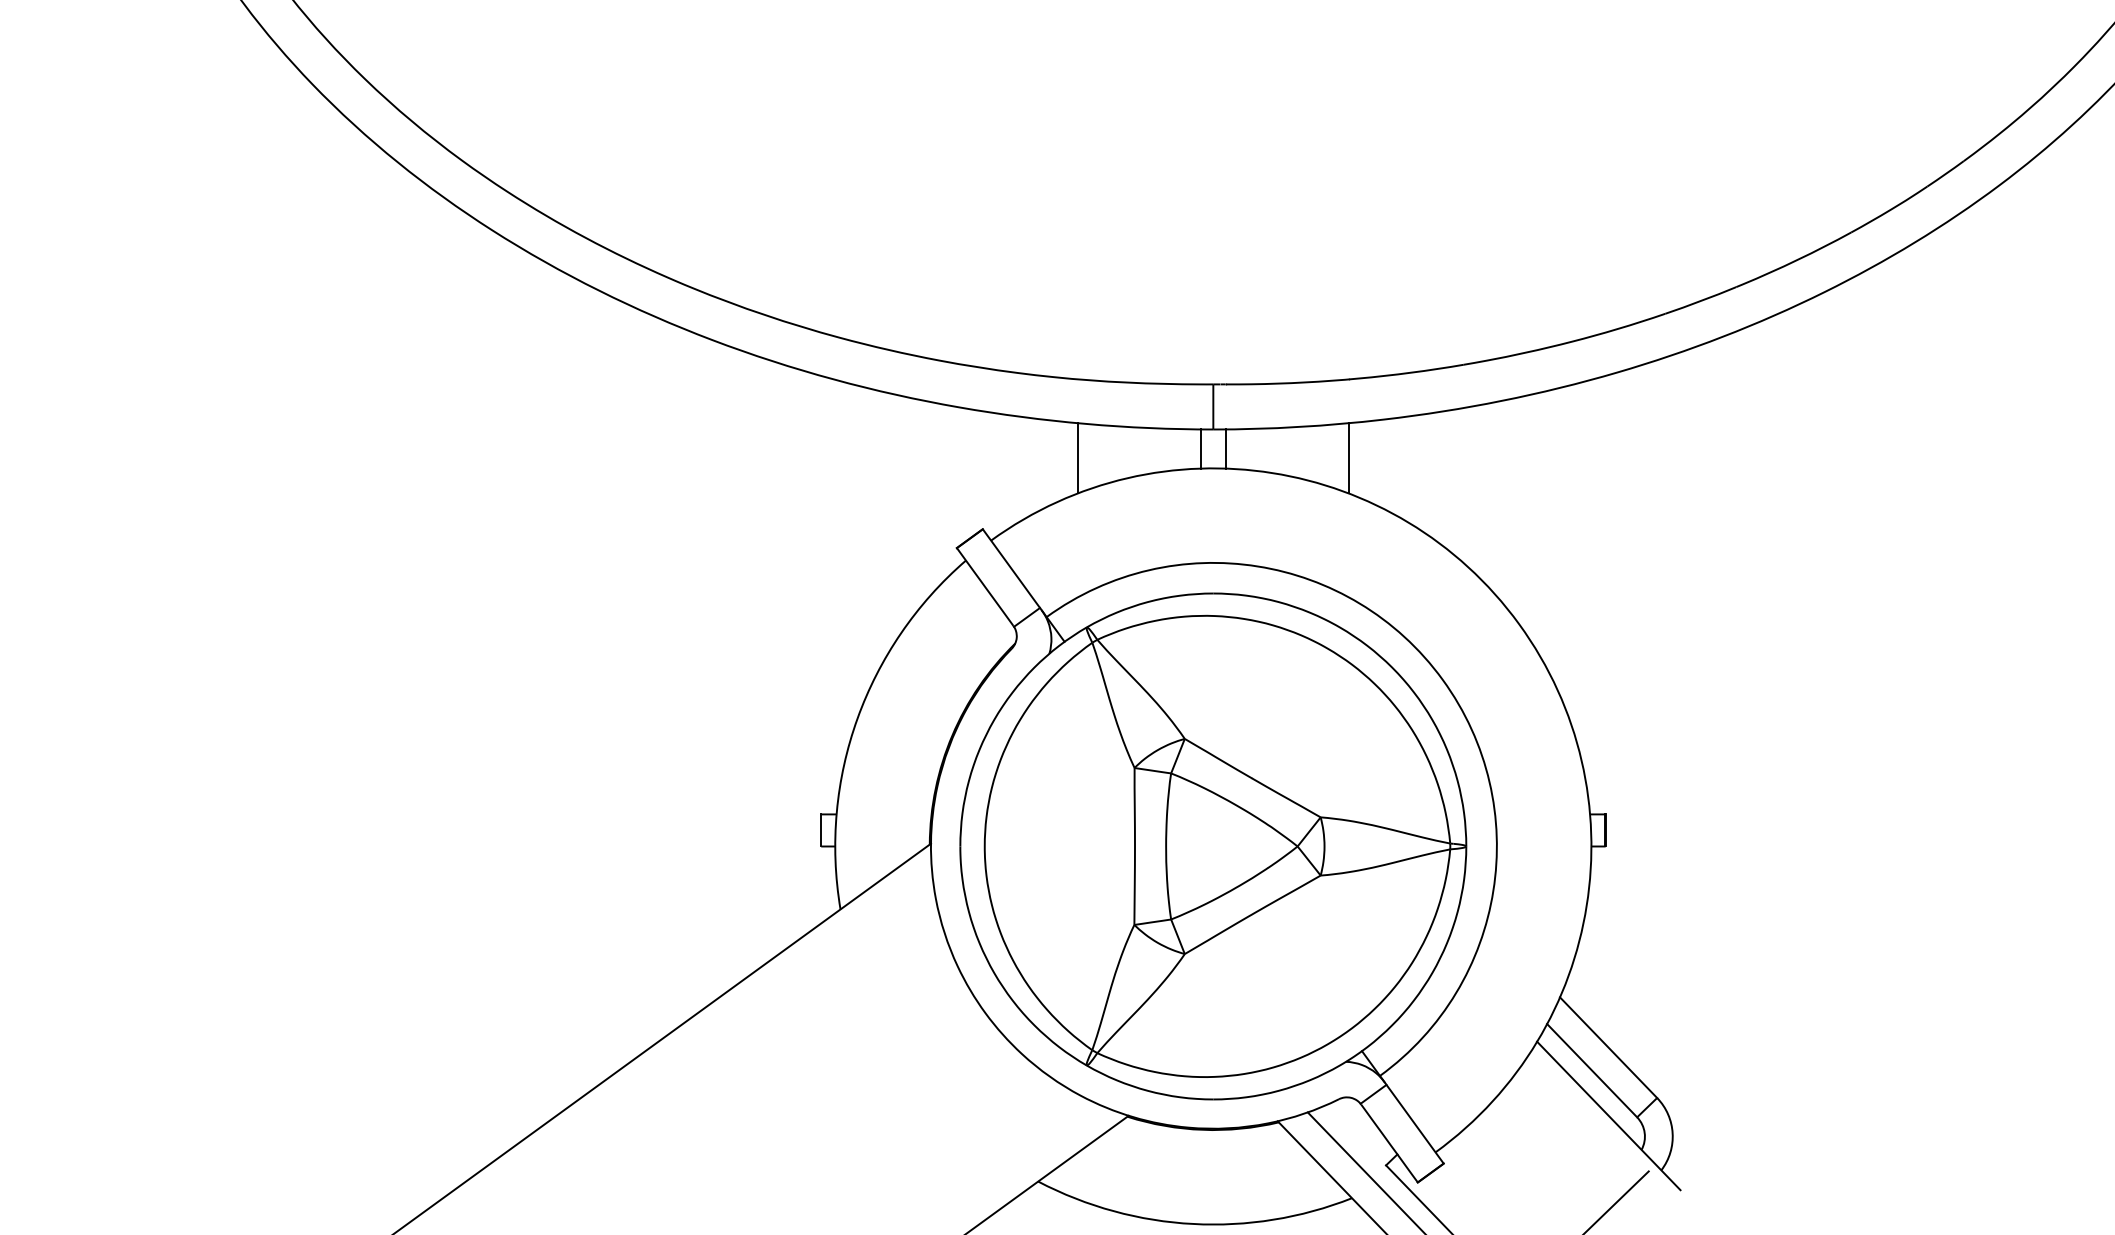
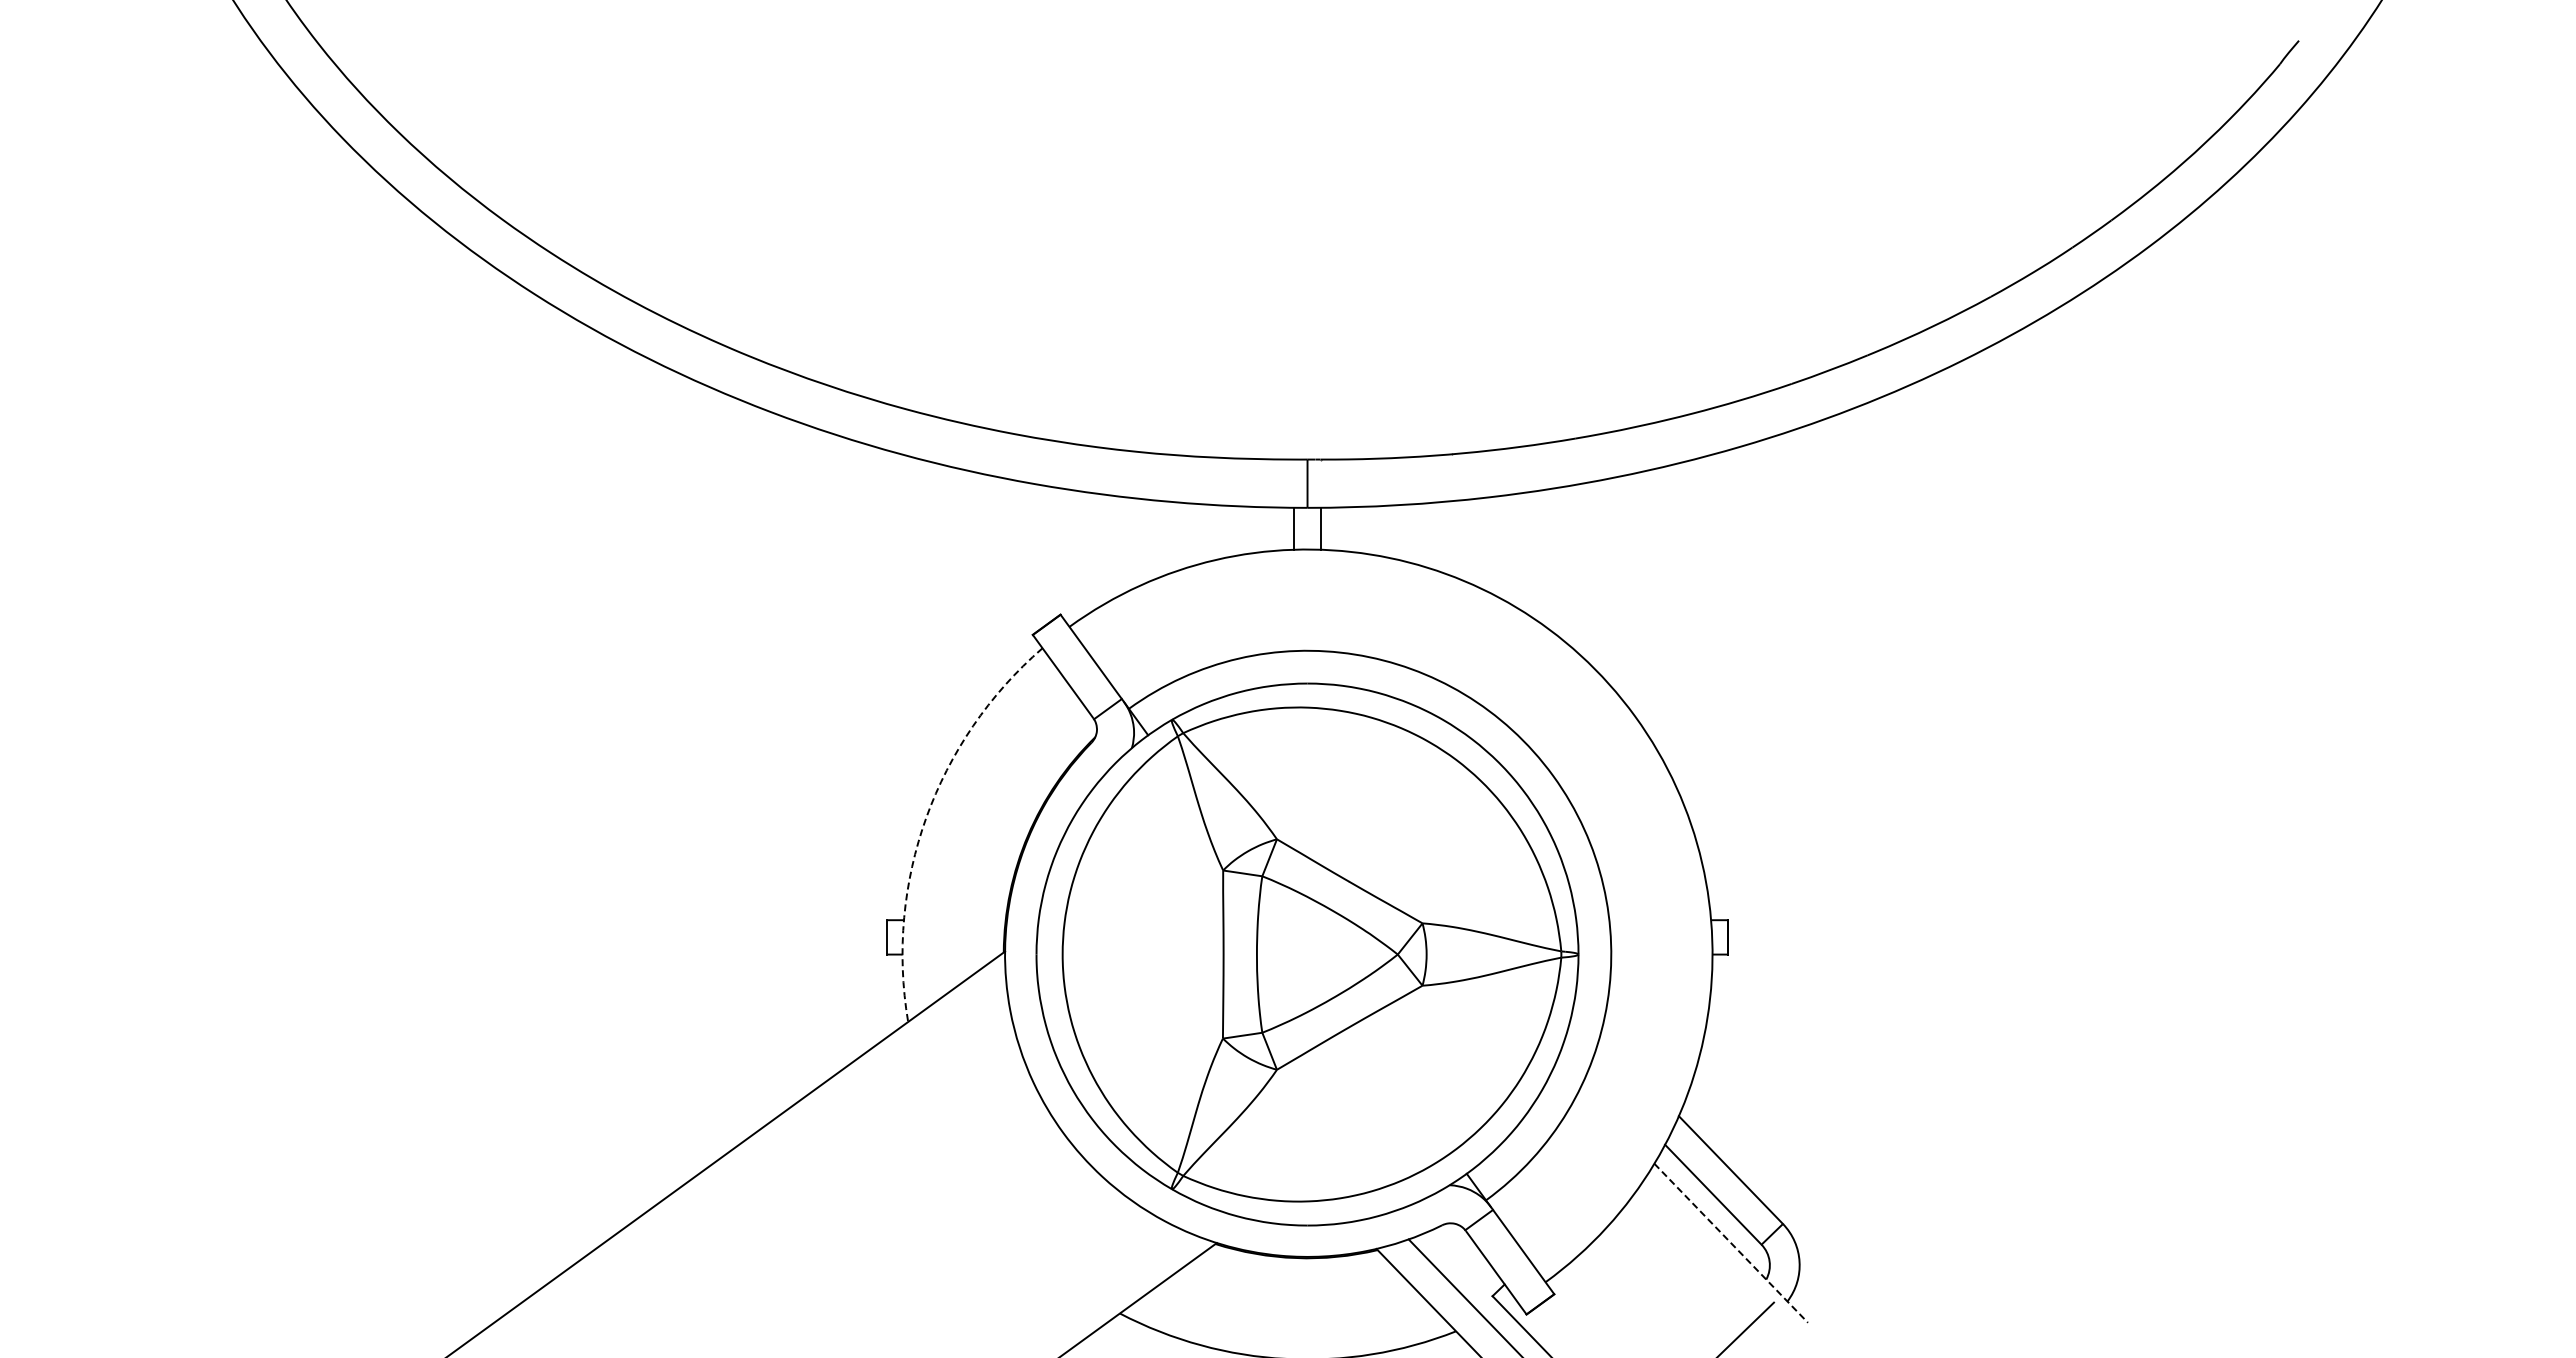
line: (1077, 458) -> (1162, 538), removed
line: (1348, 458) -> (1452, 538), removed
arc: (857, 718) -> (926, 817), solid -> dashed
line: (1609, 1116) -> (1731, 1243), solid -> dashed

